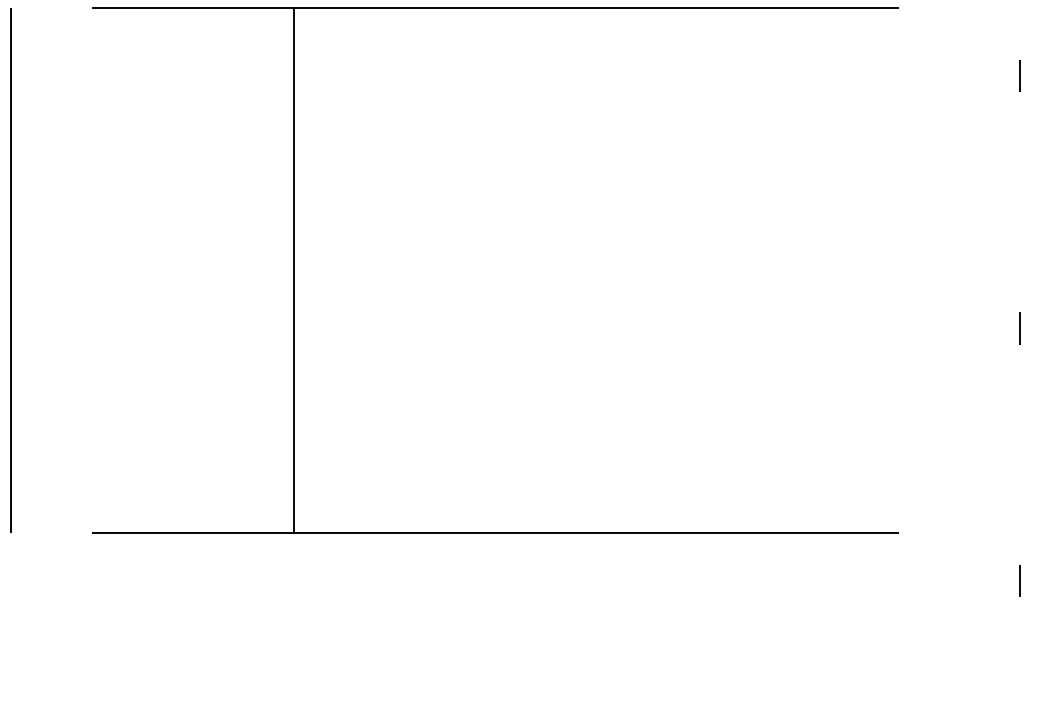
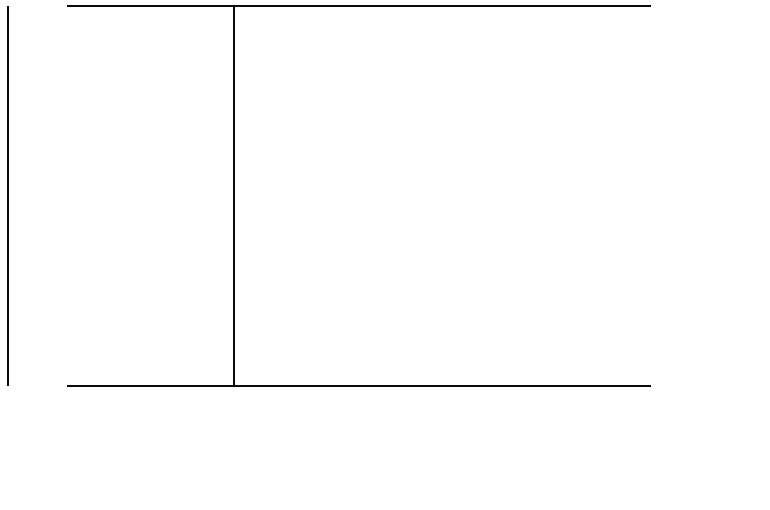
line: (1020, 75) -> (739, 54), removed
line: (293, 270) -> (234, 195), moved
line: (1019, 328) -> (738, 237), removed
line: (1020, 580) -> (739, 420), removed

